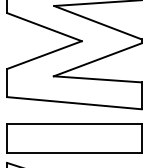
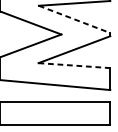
line: (97, 22) -> (74, 19), solid -> dashed
line: (98, 79) -> (75, 65), solid -> dashed

